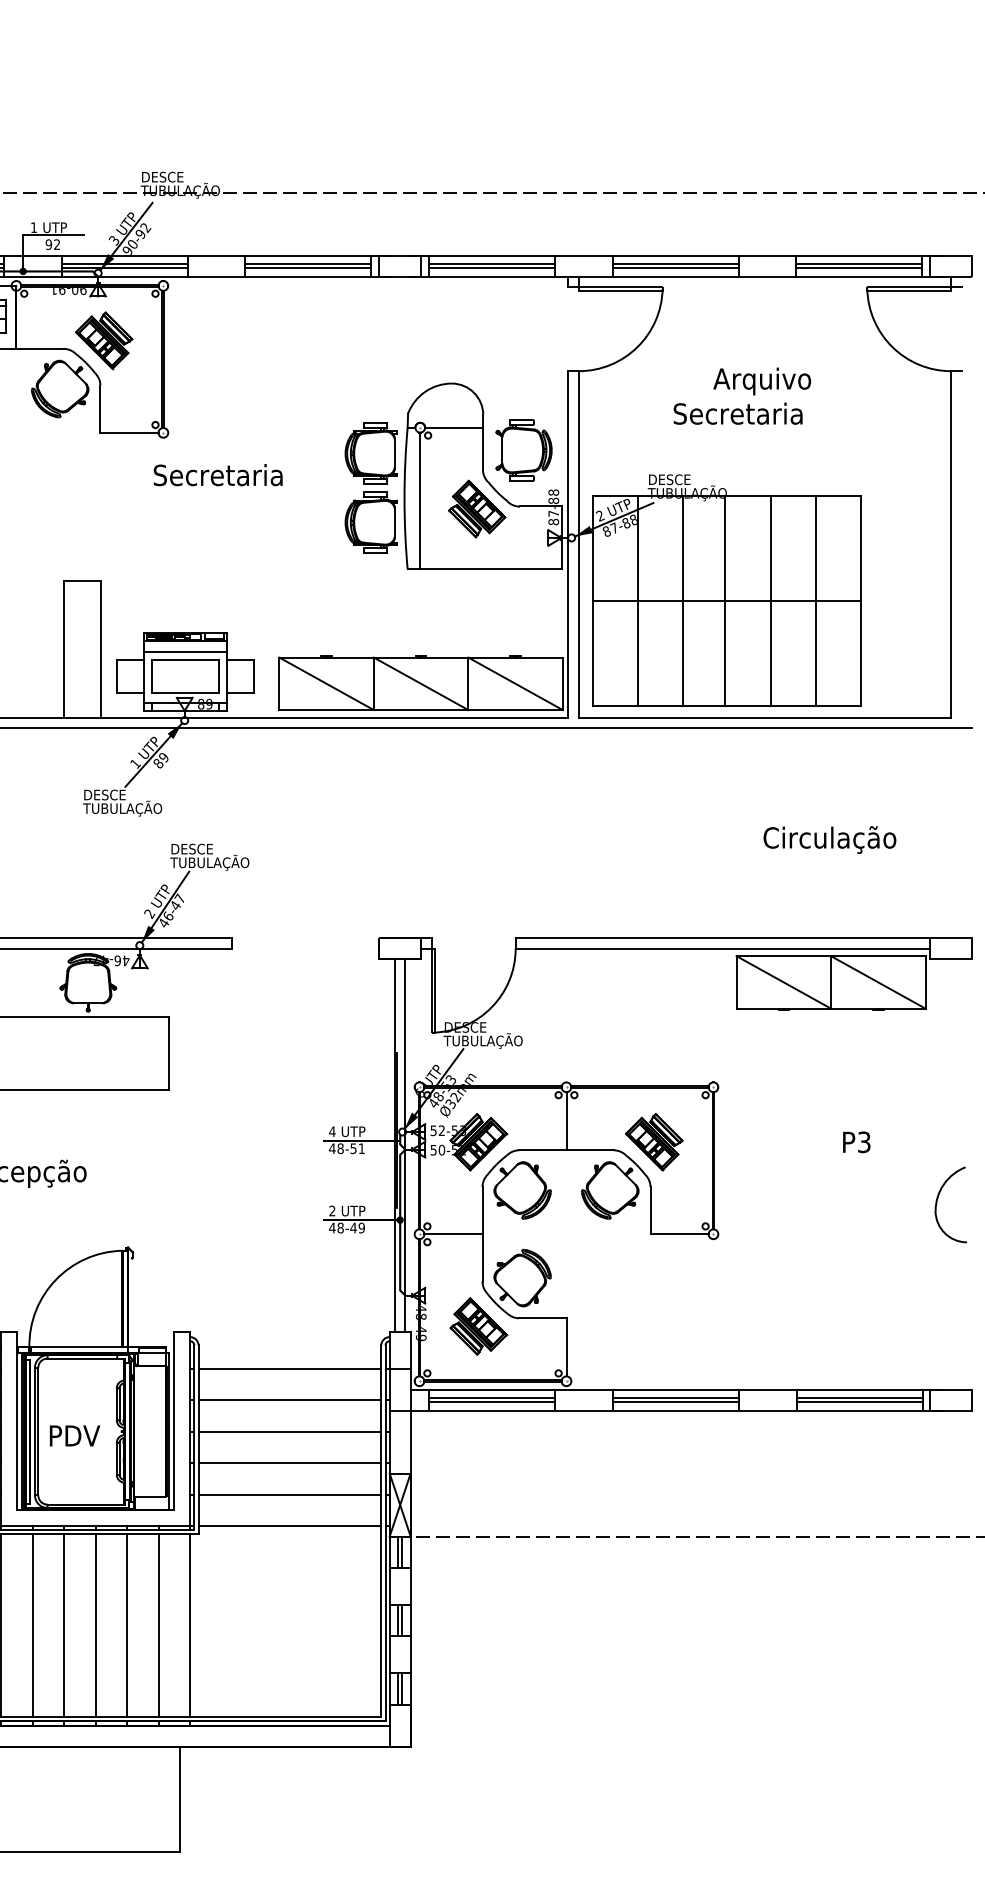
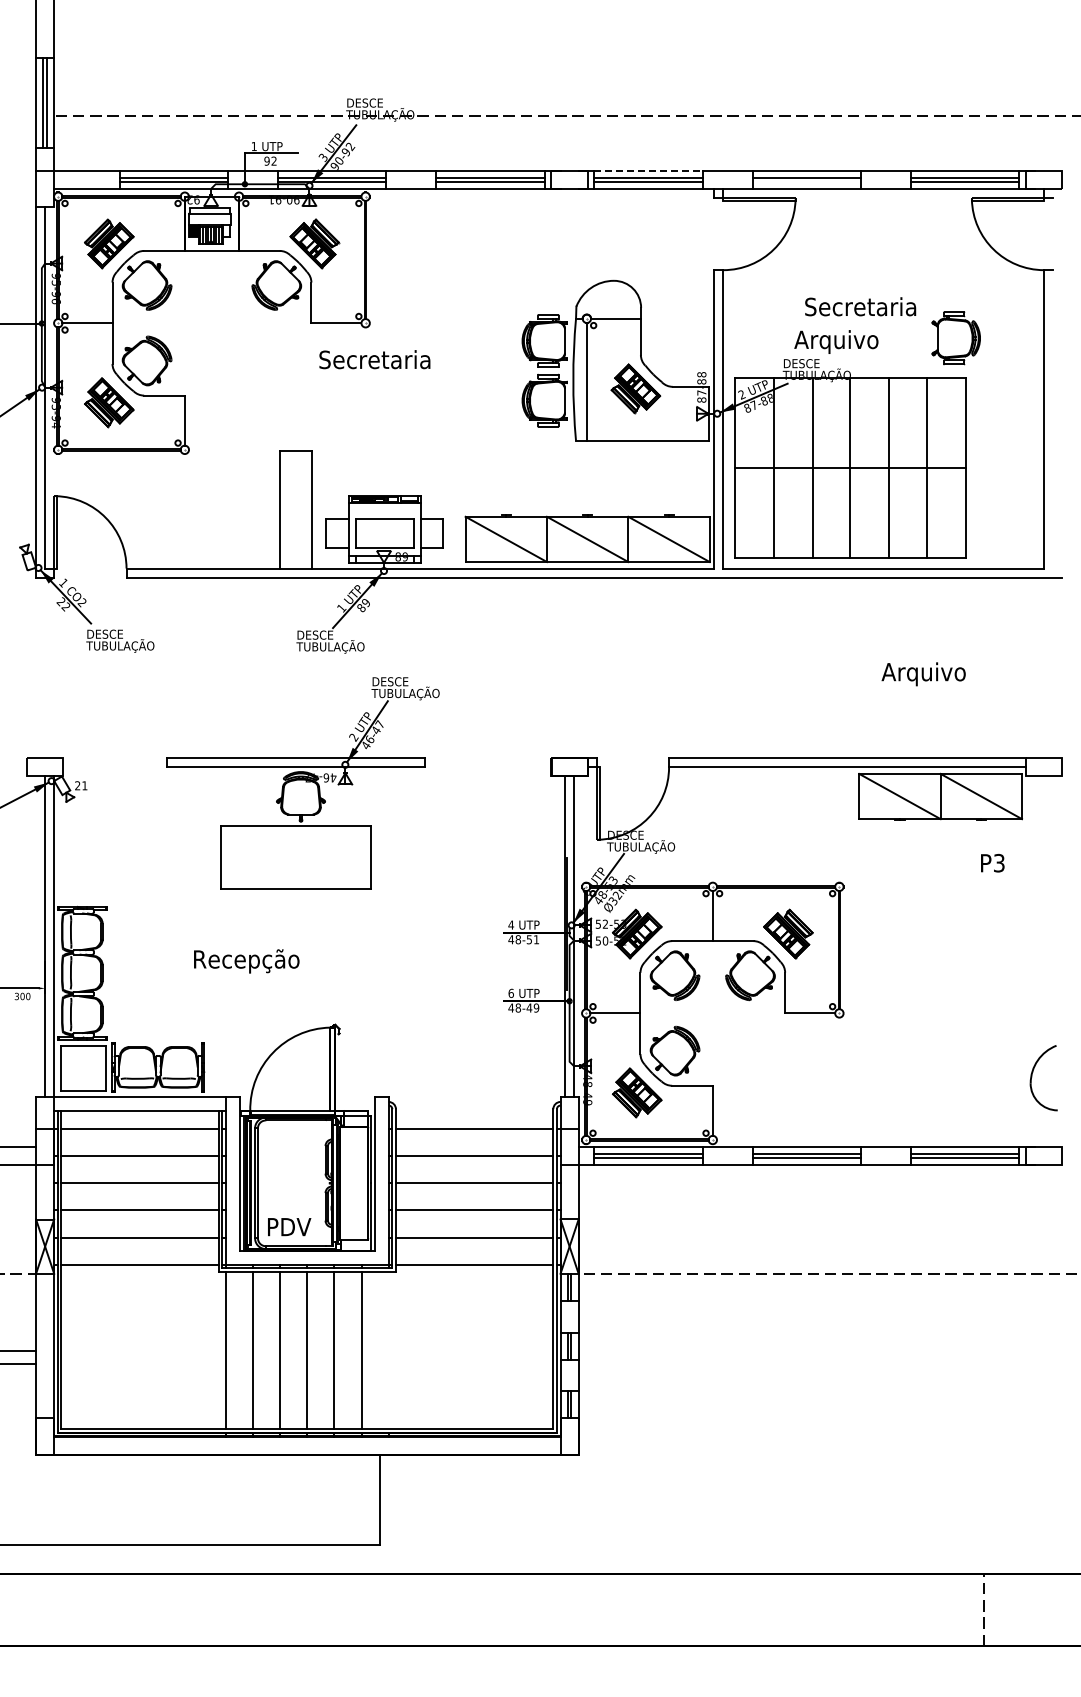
line: (492, 255) -> (649, 170), solid -> dashed
line: (675, 268) -> (806, 181), removed
text: (762, 380) -> (836, 341), moved
part: (523, 450) -> (955, 338), moved
text: (217, 474) -> (374, 359), moved
line: (185, 652) -> (384, 512), removed
text: (828, 840) -> (938, 674), Circulação -> Arquivo
text: (856, 1142) -> (992, 863), moved
part: (937, 1204) -> (1032, 1077), moved
text: (331, 1209) -> (510, 992), 2 -> 6
text: (74, 1436) -> (289, 1227), moved
line: (189, 1625) -> (388, 1350), removed

